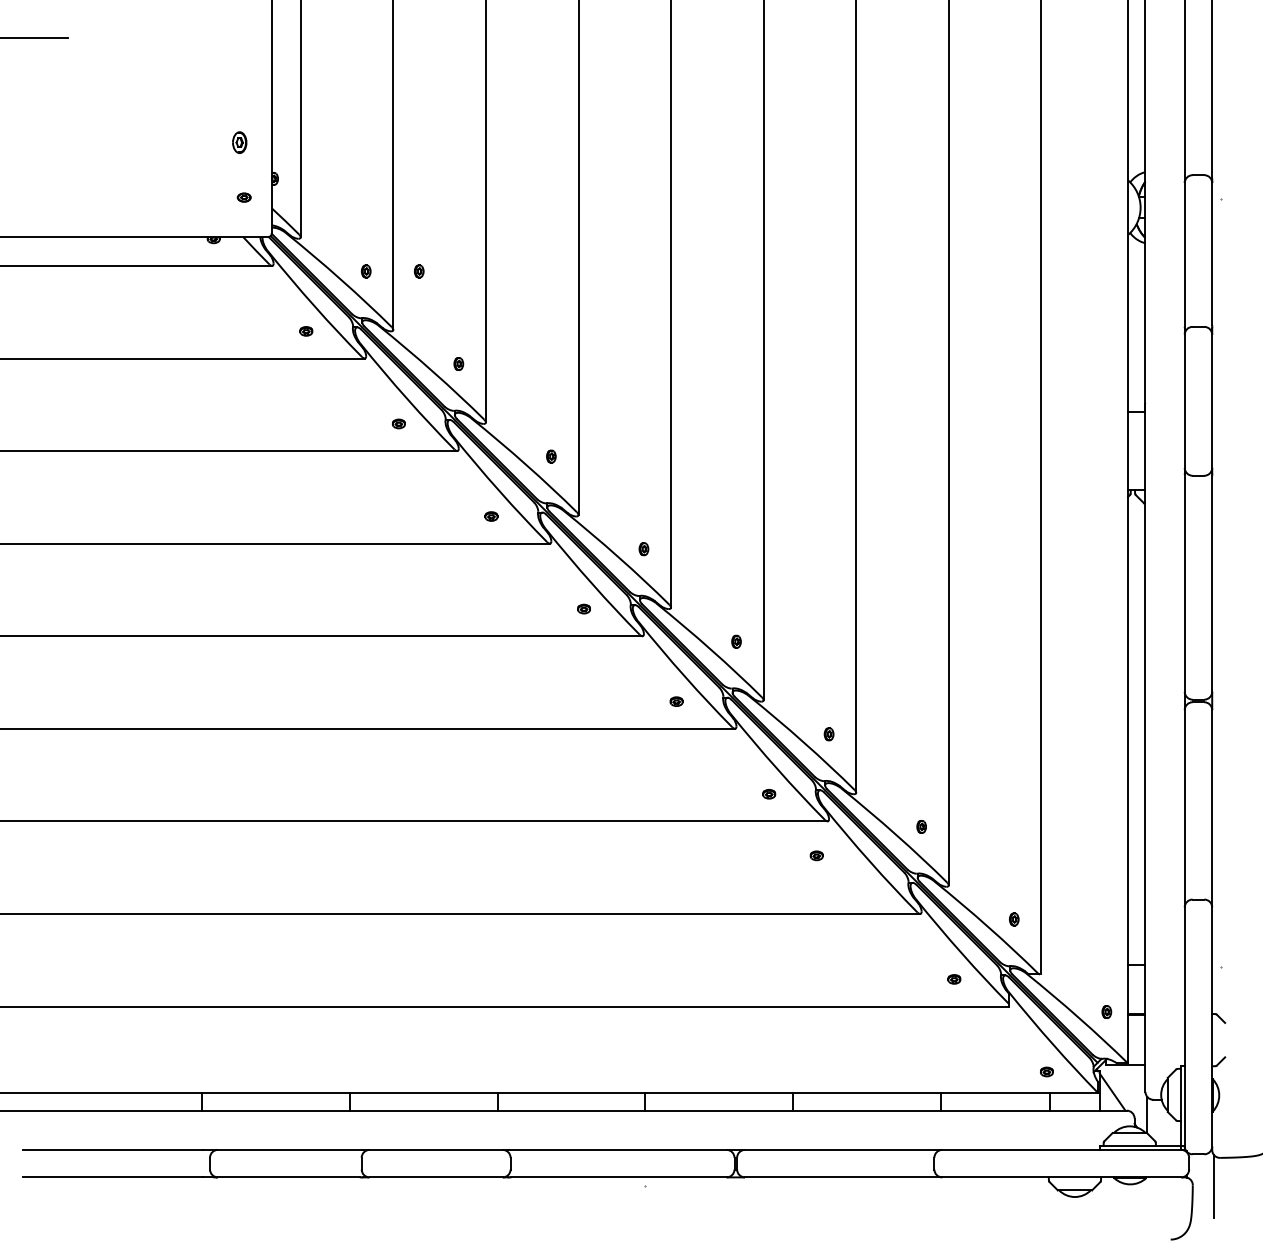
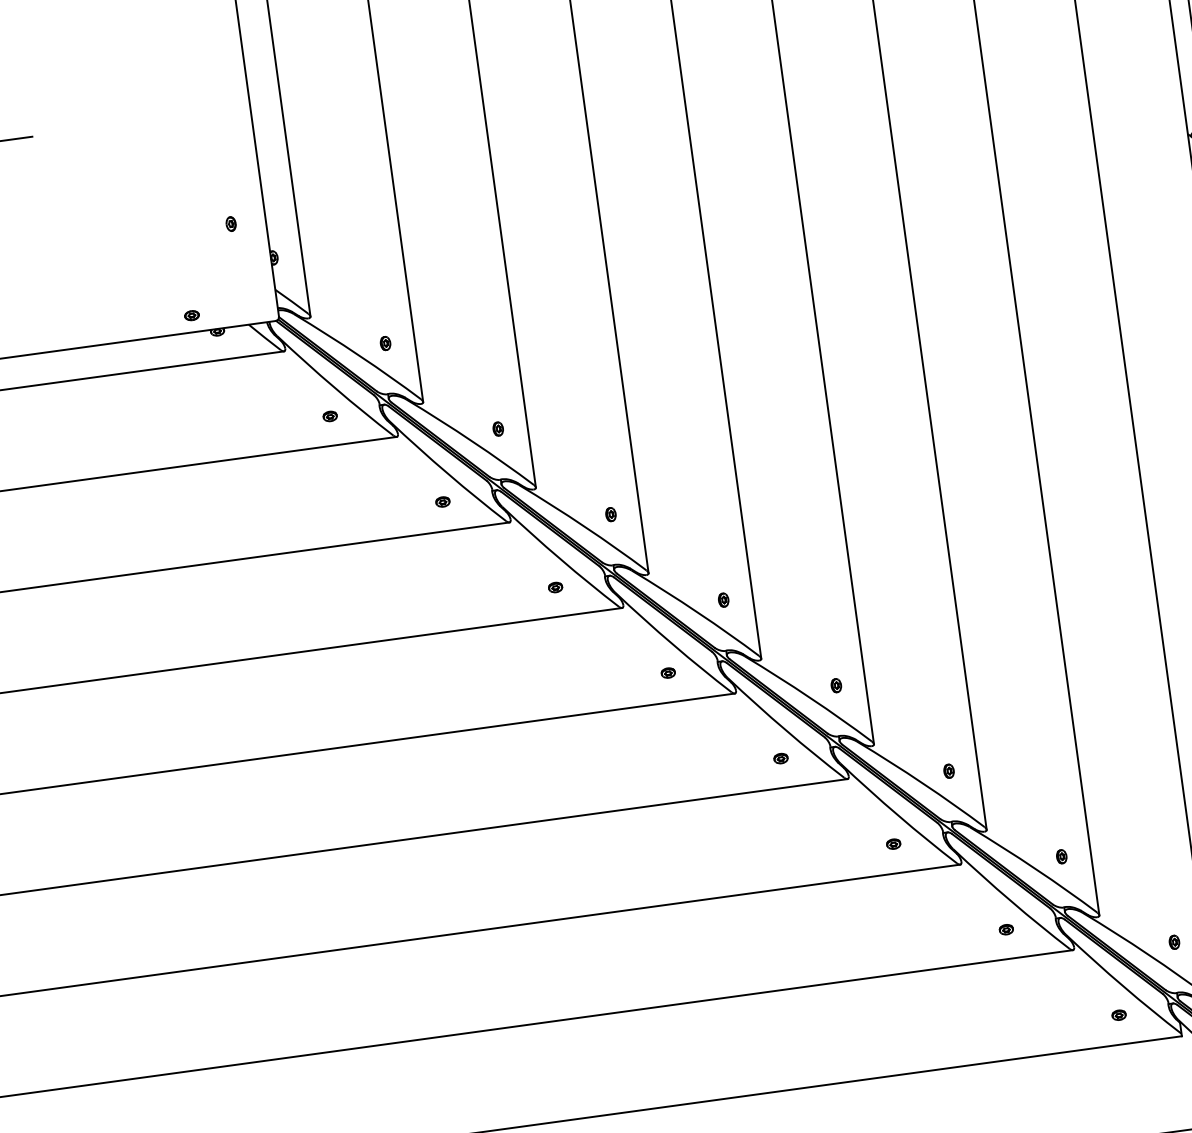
part: (239, 142) -> (230, 224), size x0.62
part: (243, 197) -> (191, 315), moved
part: (419, 271) -> (442, 335), removed
part: (816, 855) -> (1006, 929), moved

